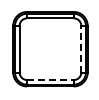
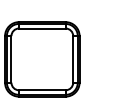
line: (81, 48) -> (73, 58), dashed -> solid
line: (50, 80) -> (42, 90), dashed -> solid

